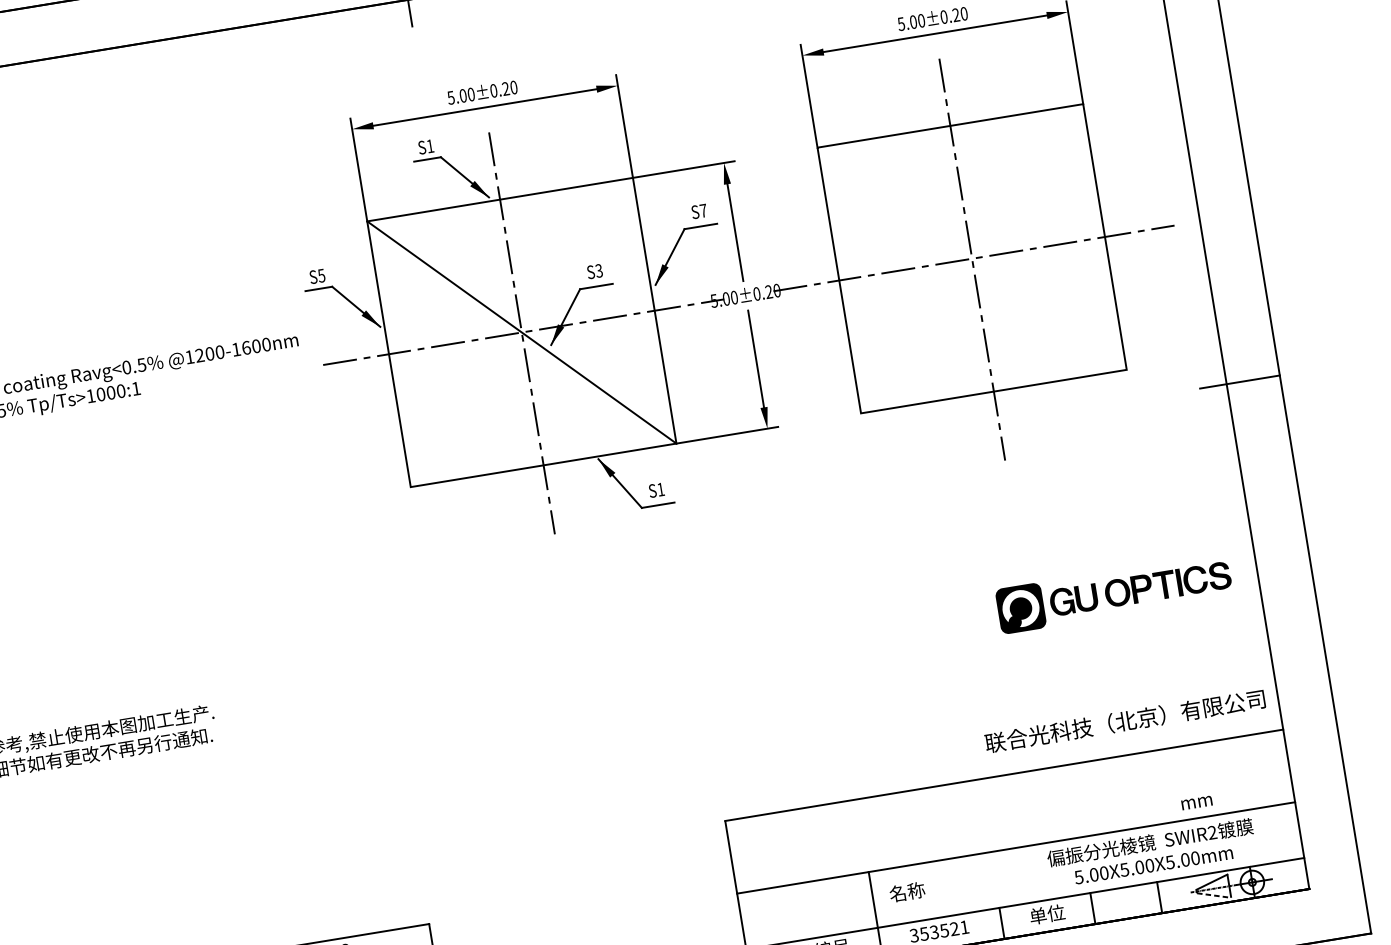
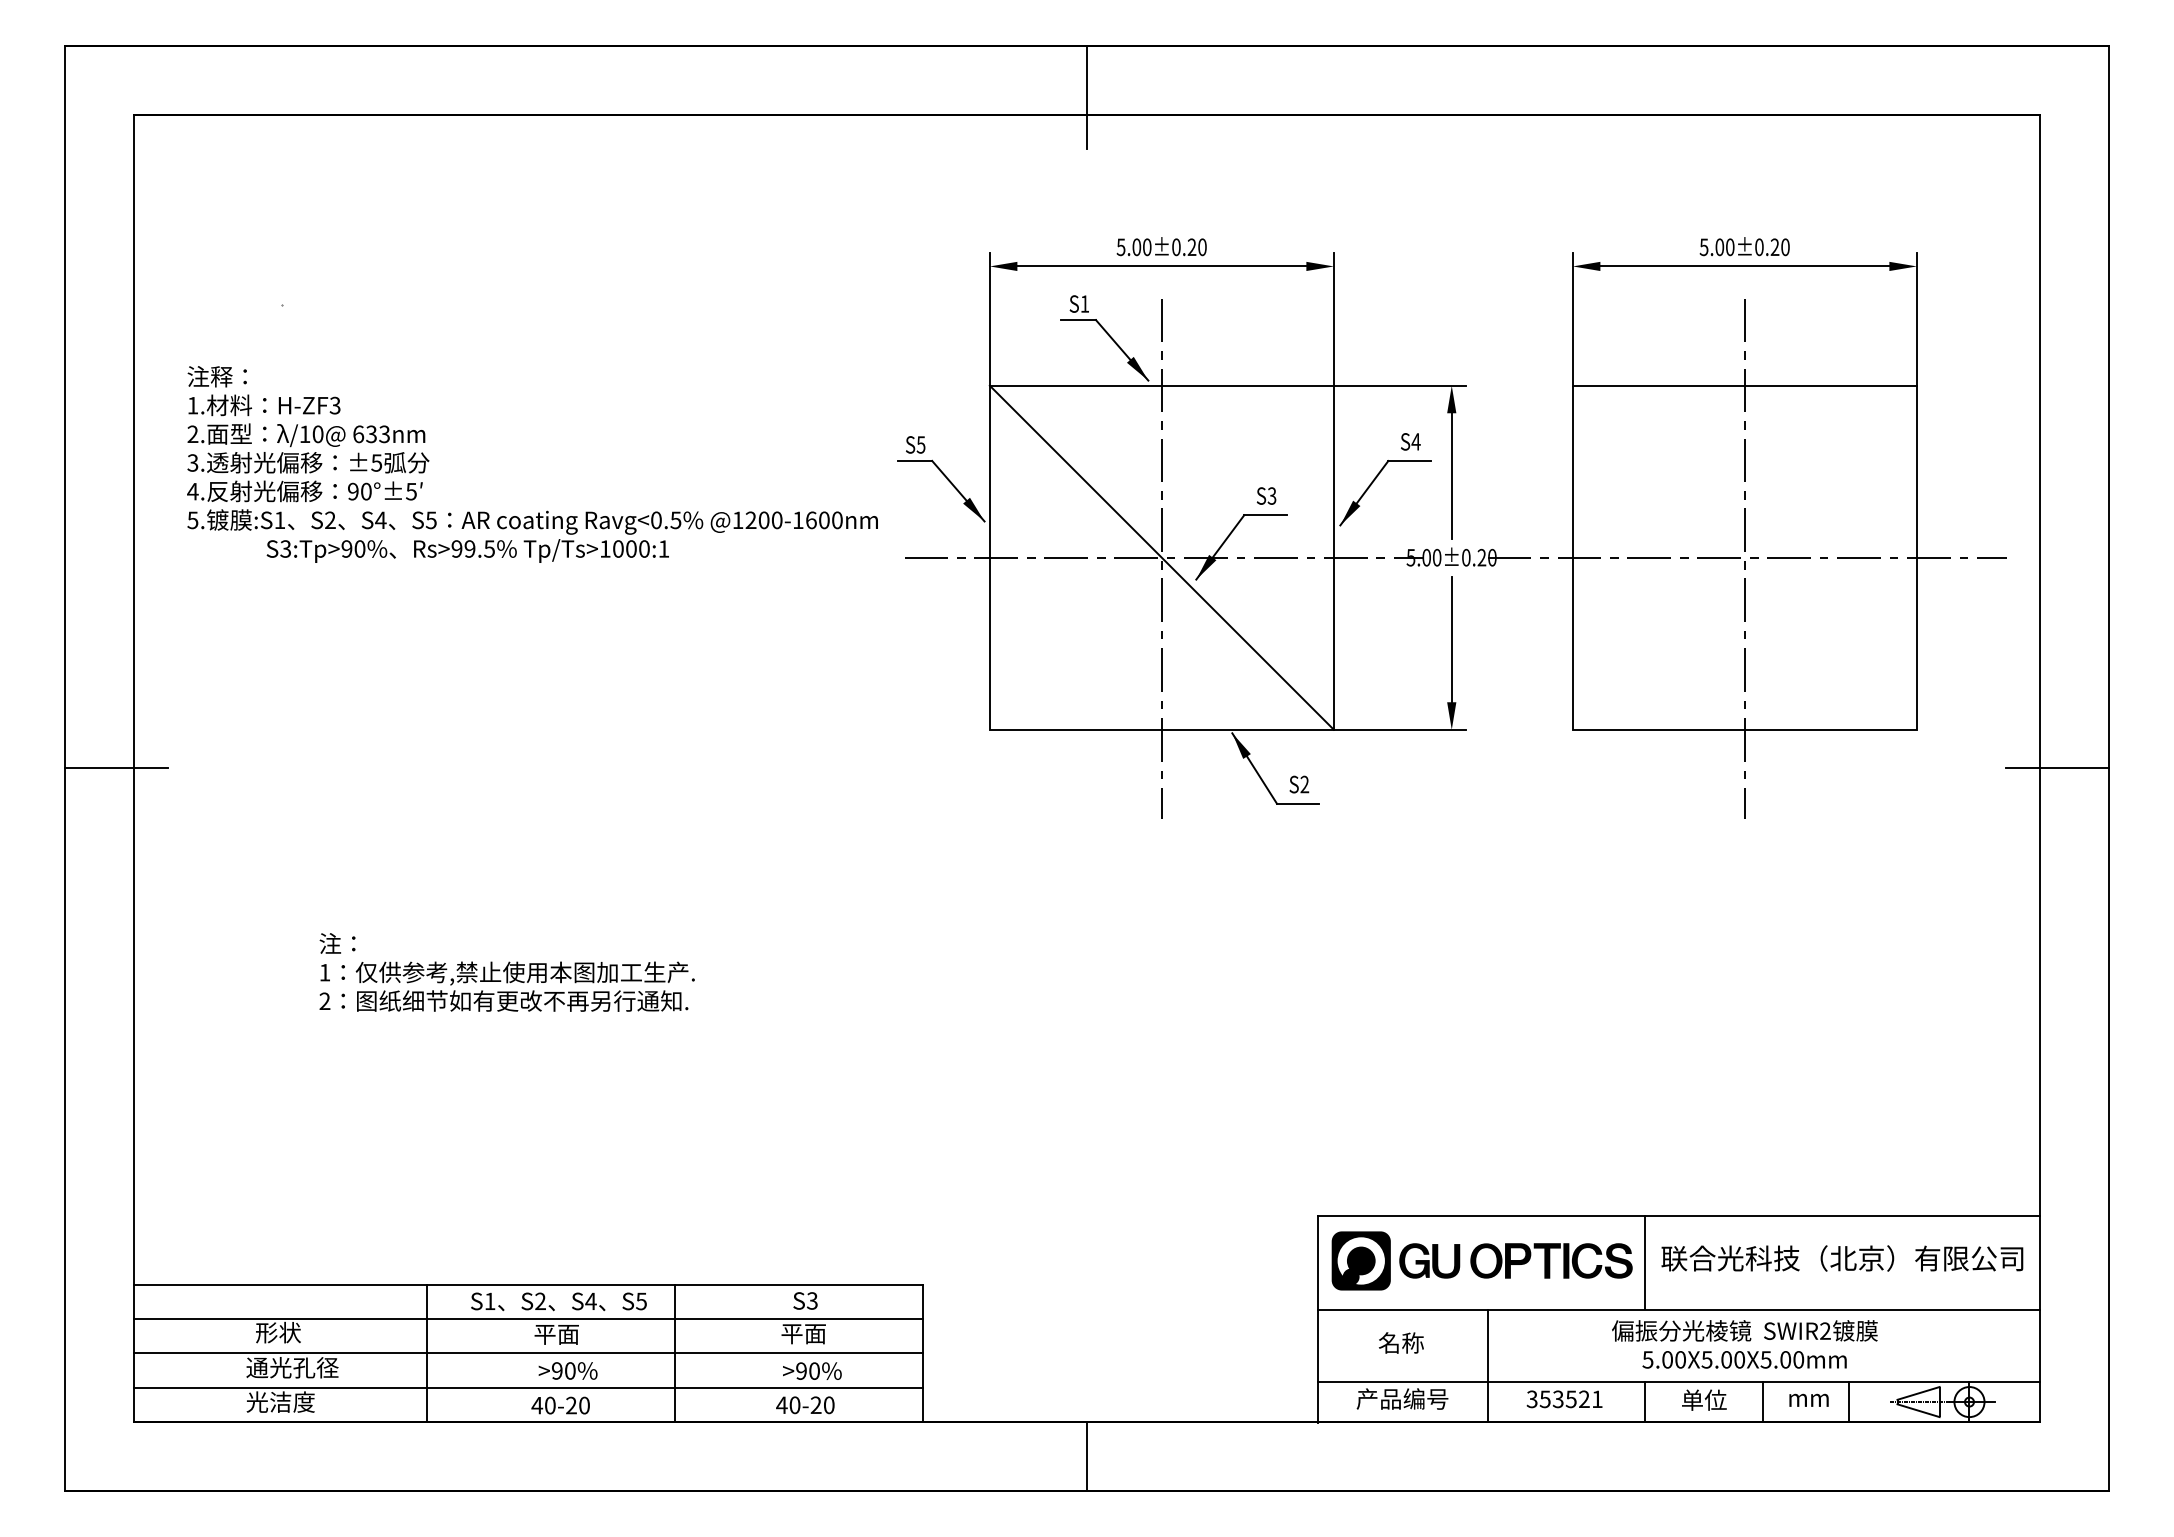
text: (703, 210) -> (1415, 441), S7 -> S4
text: (660, 489) -> (1304, 784), S1 -> S2
part: (1113, 593) -> (1481, 1260), moved
text: (1125, 721) -> (1842, 1258), moved
text: (1196, 802) -> (1808, 1399), moved
line: (984, 815) -> (1645, 1262), added
text: (1151, 853) -> (1744, 1344), moved
text: (907, 891) -> (1401, 1342), moved
line: (1214, 895) -> (1919, 1410), dashed -> solid

